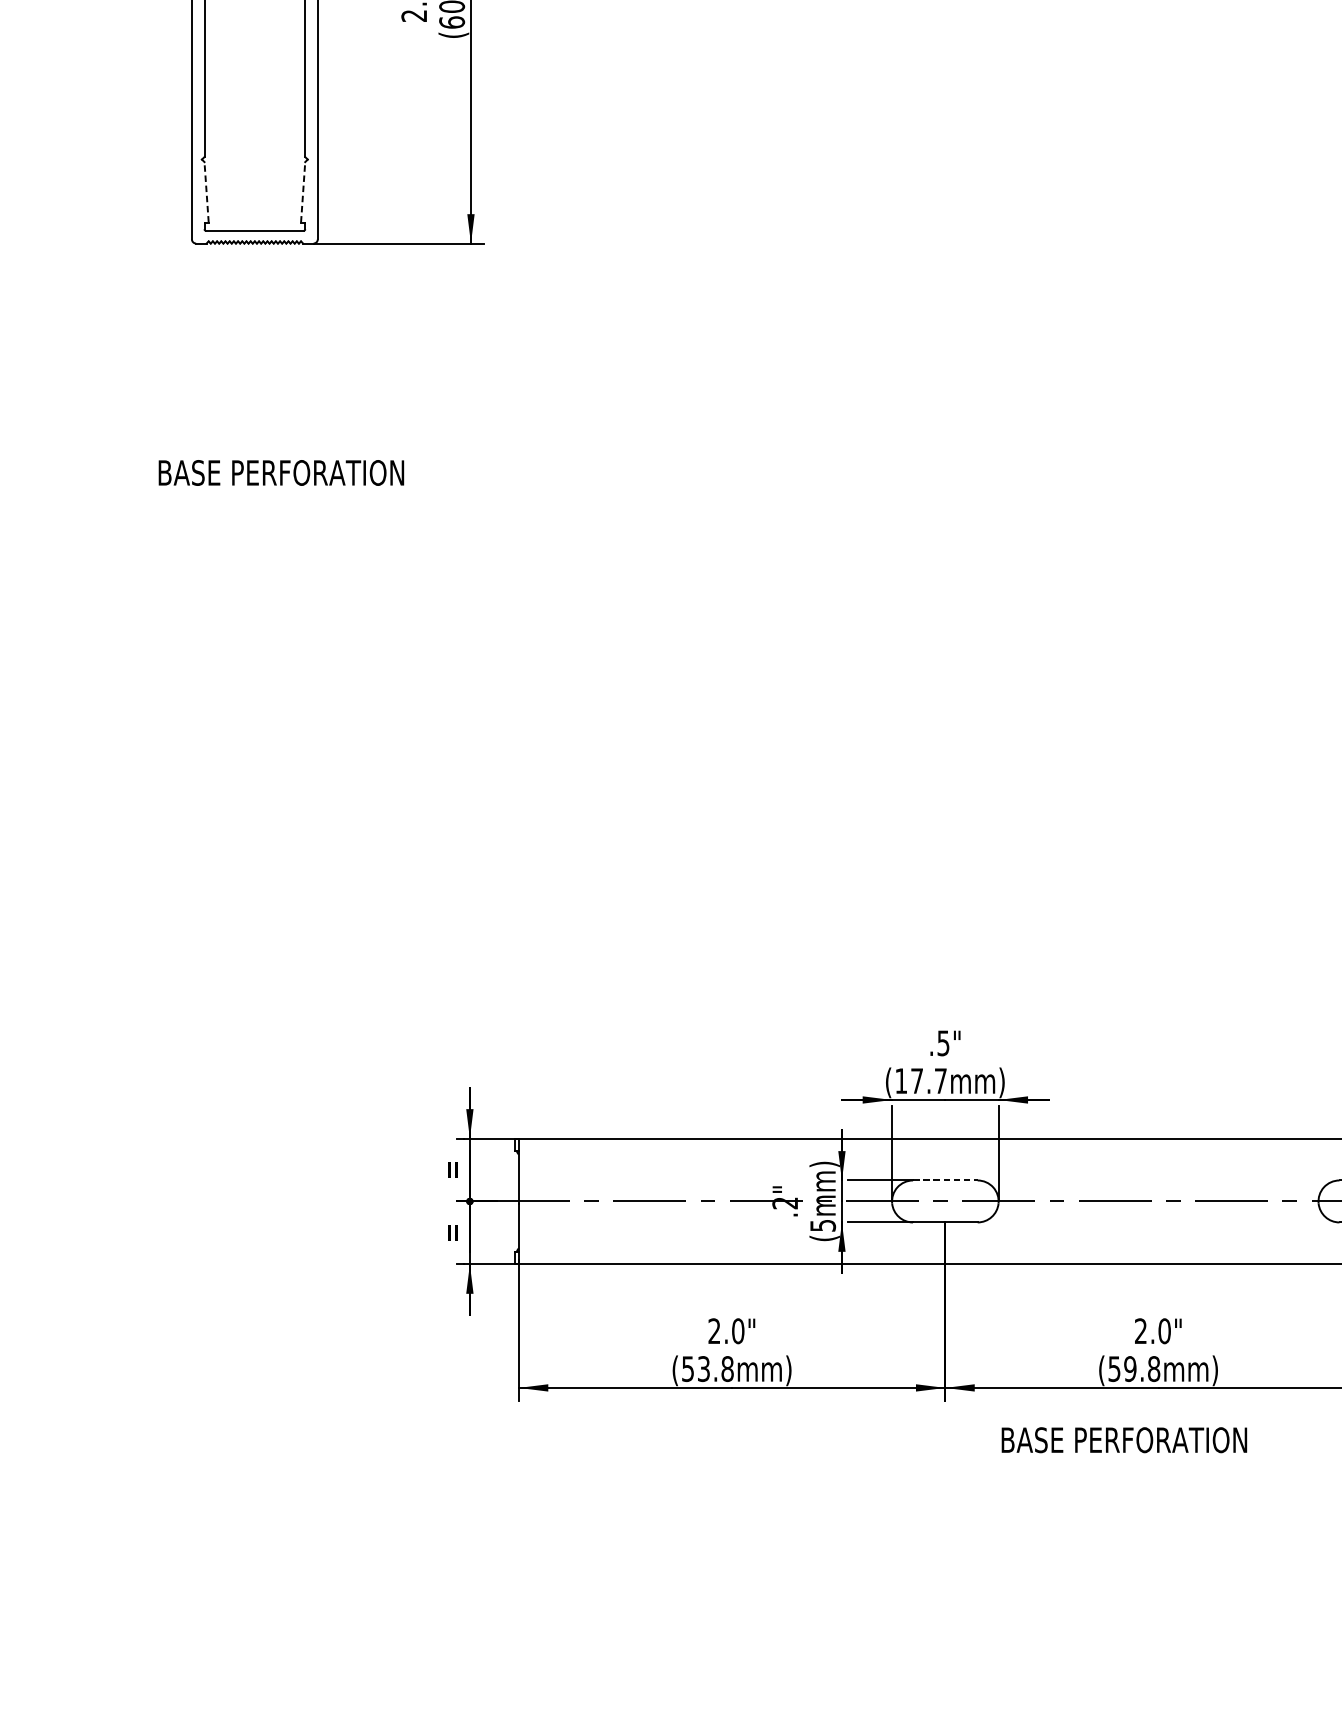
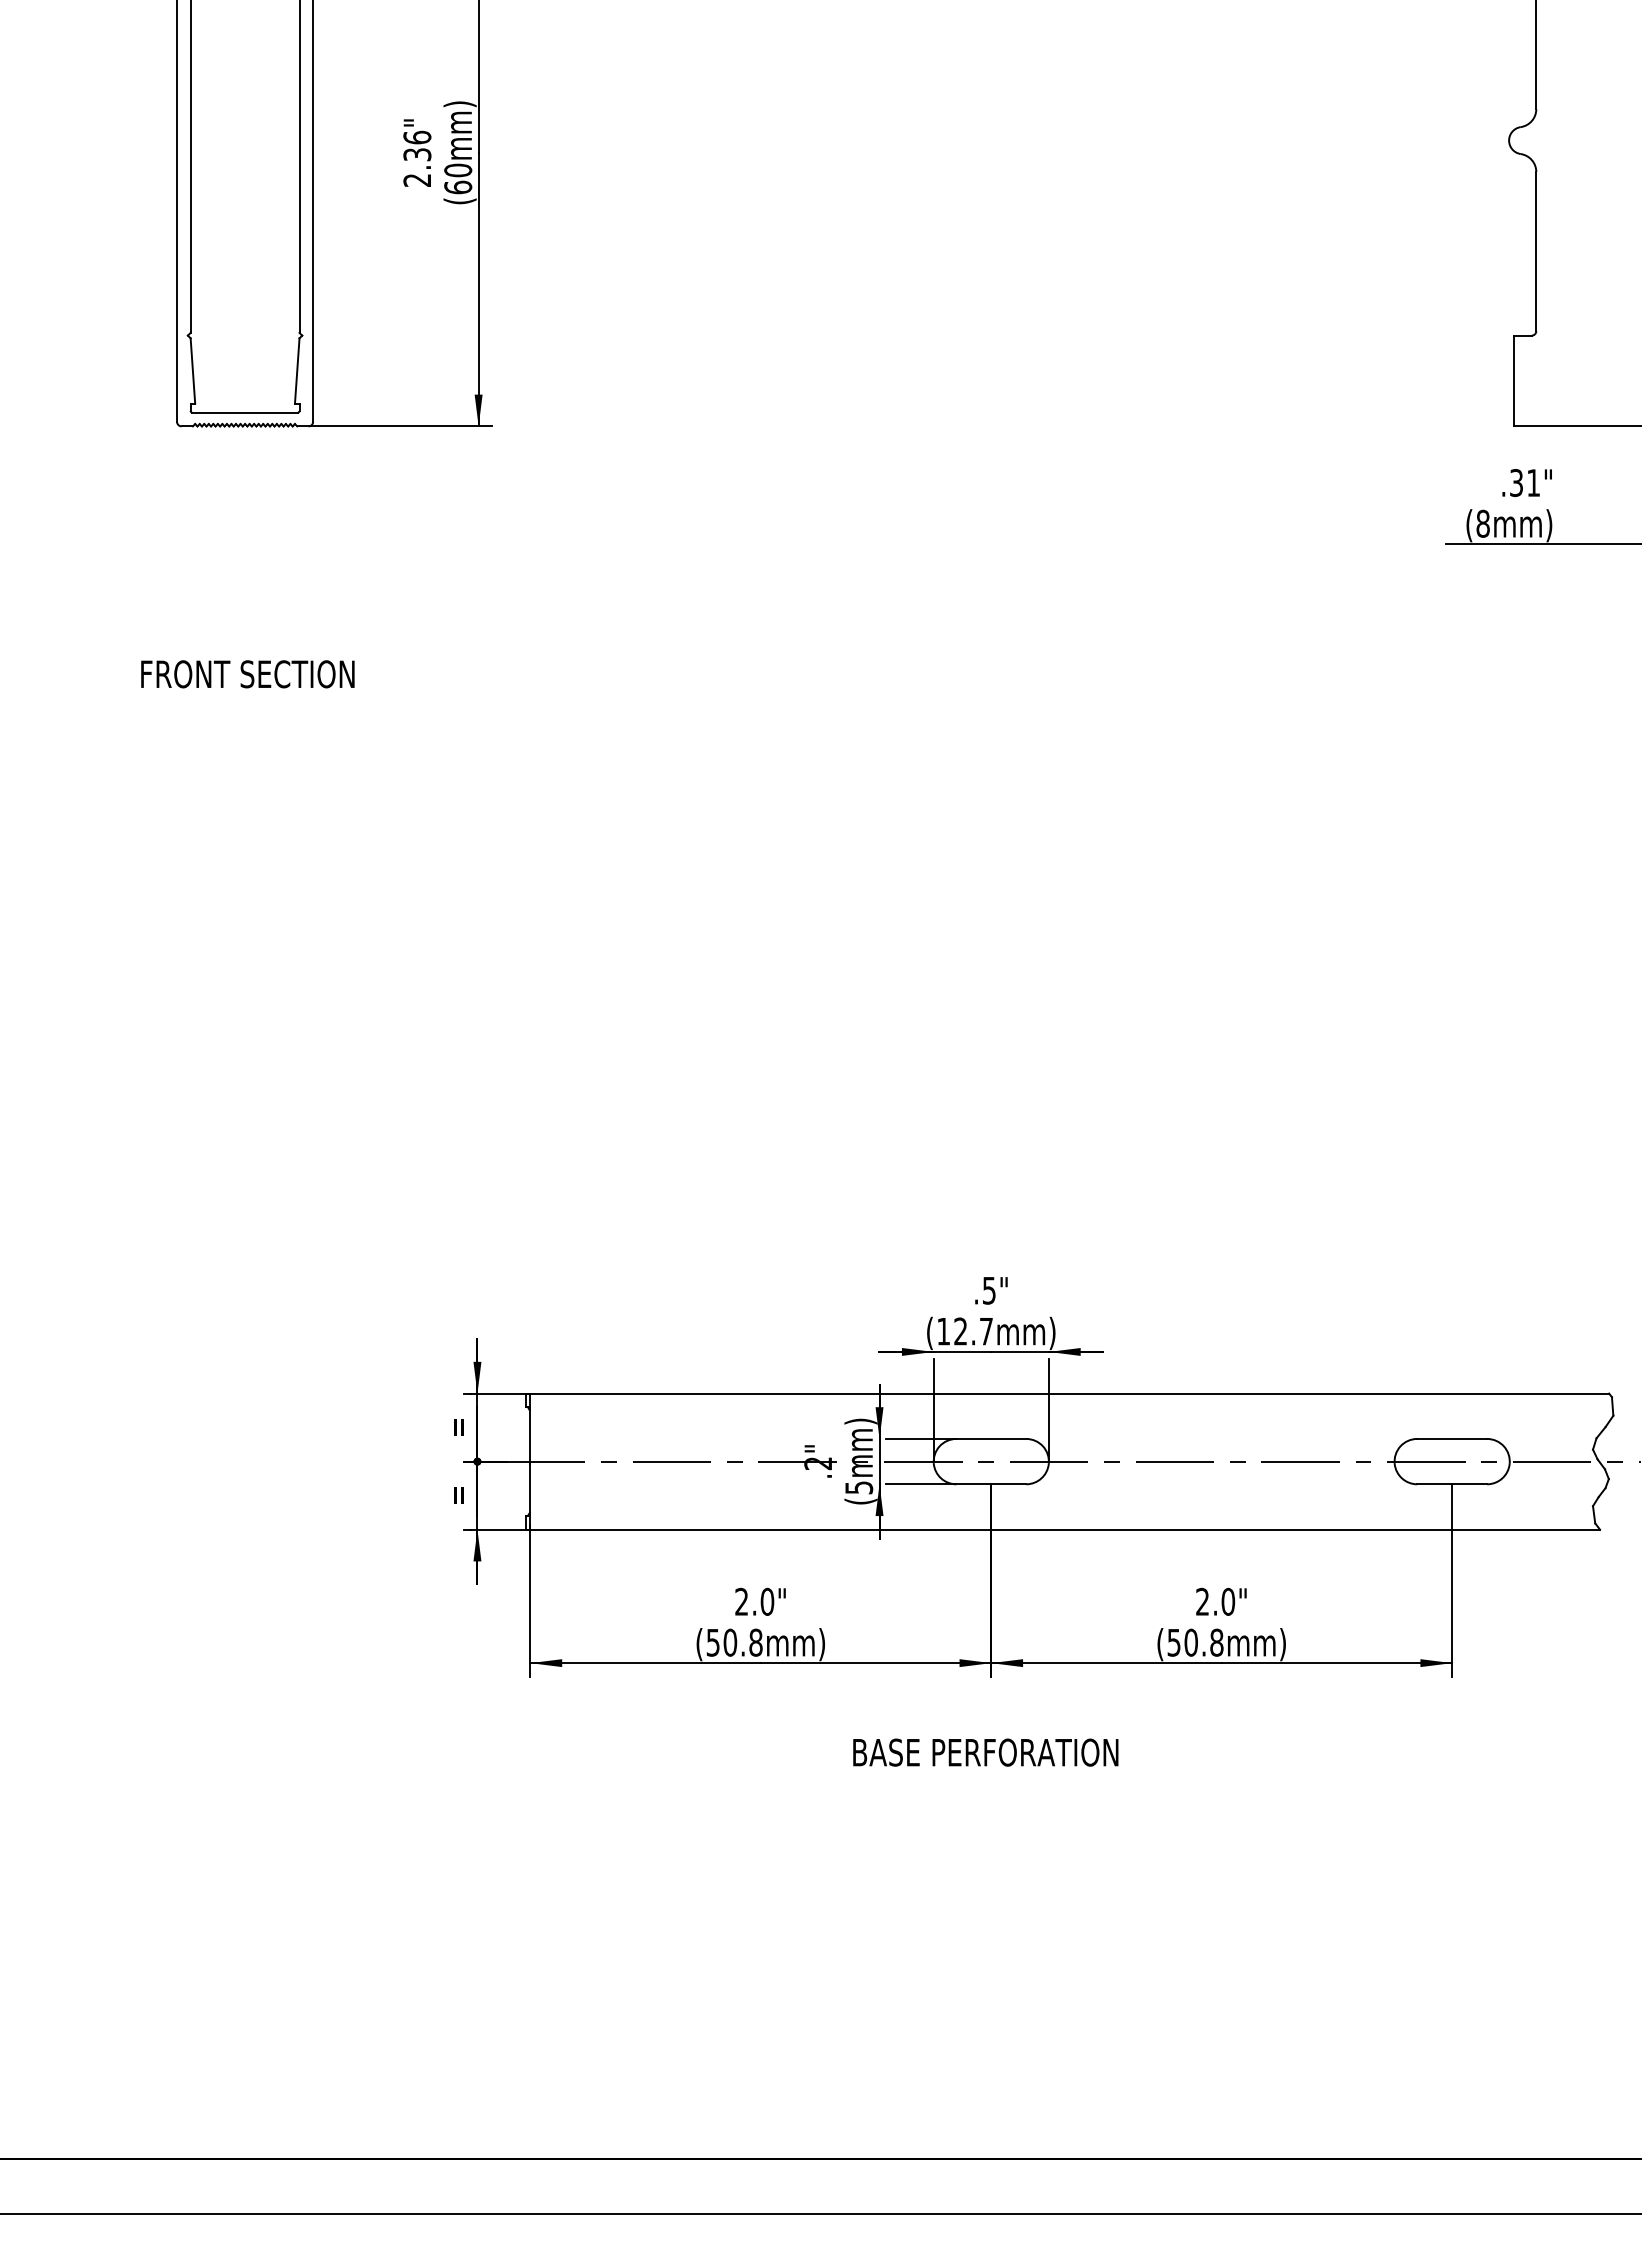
line: (206, 192) -> (192, 371), dashed -> solid
line: (303, 192) -> (297, 371), dashed -> solid
text: (282, 473) -> (274, 674), BASE PERFORATION -> FRONT SECTION
text: (916, 1081) -> (960, 1331), (17.7mm) -> (12.7mm)
line: (945, 1180) -> (991, 1438), dashed -> solid
text: (704, 1368) -> (730, 1642), (53.8mm) -> (50.8mm)
text: (1129, 1368) -> (1190, 1642), (59.8mm) -> (50.8mm)
text: (1124, 1440) -> (985, 1752), moved

